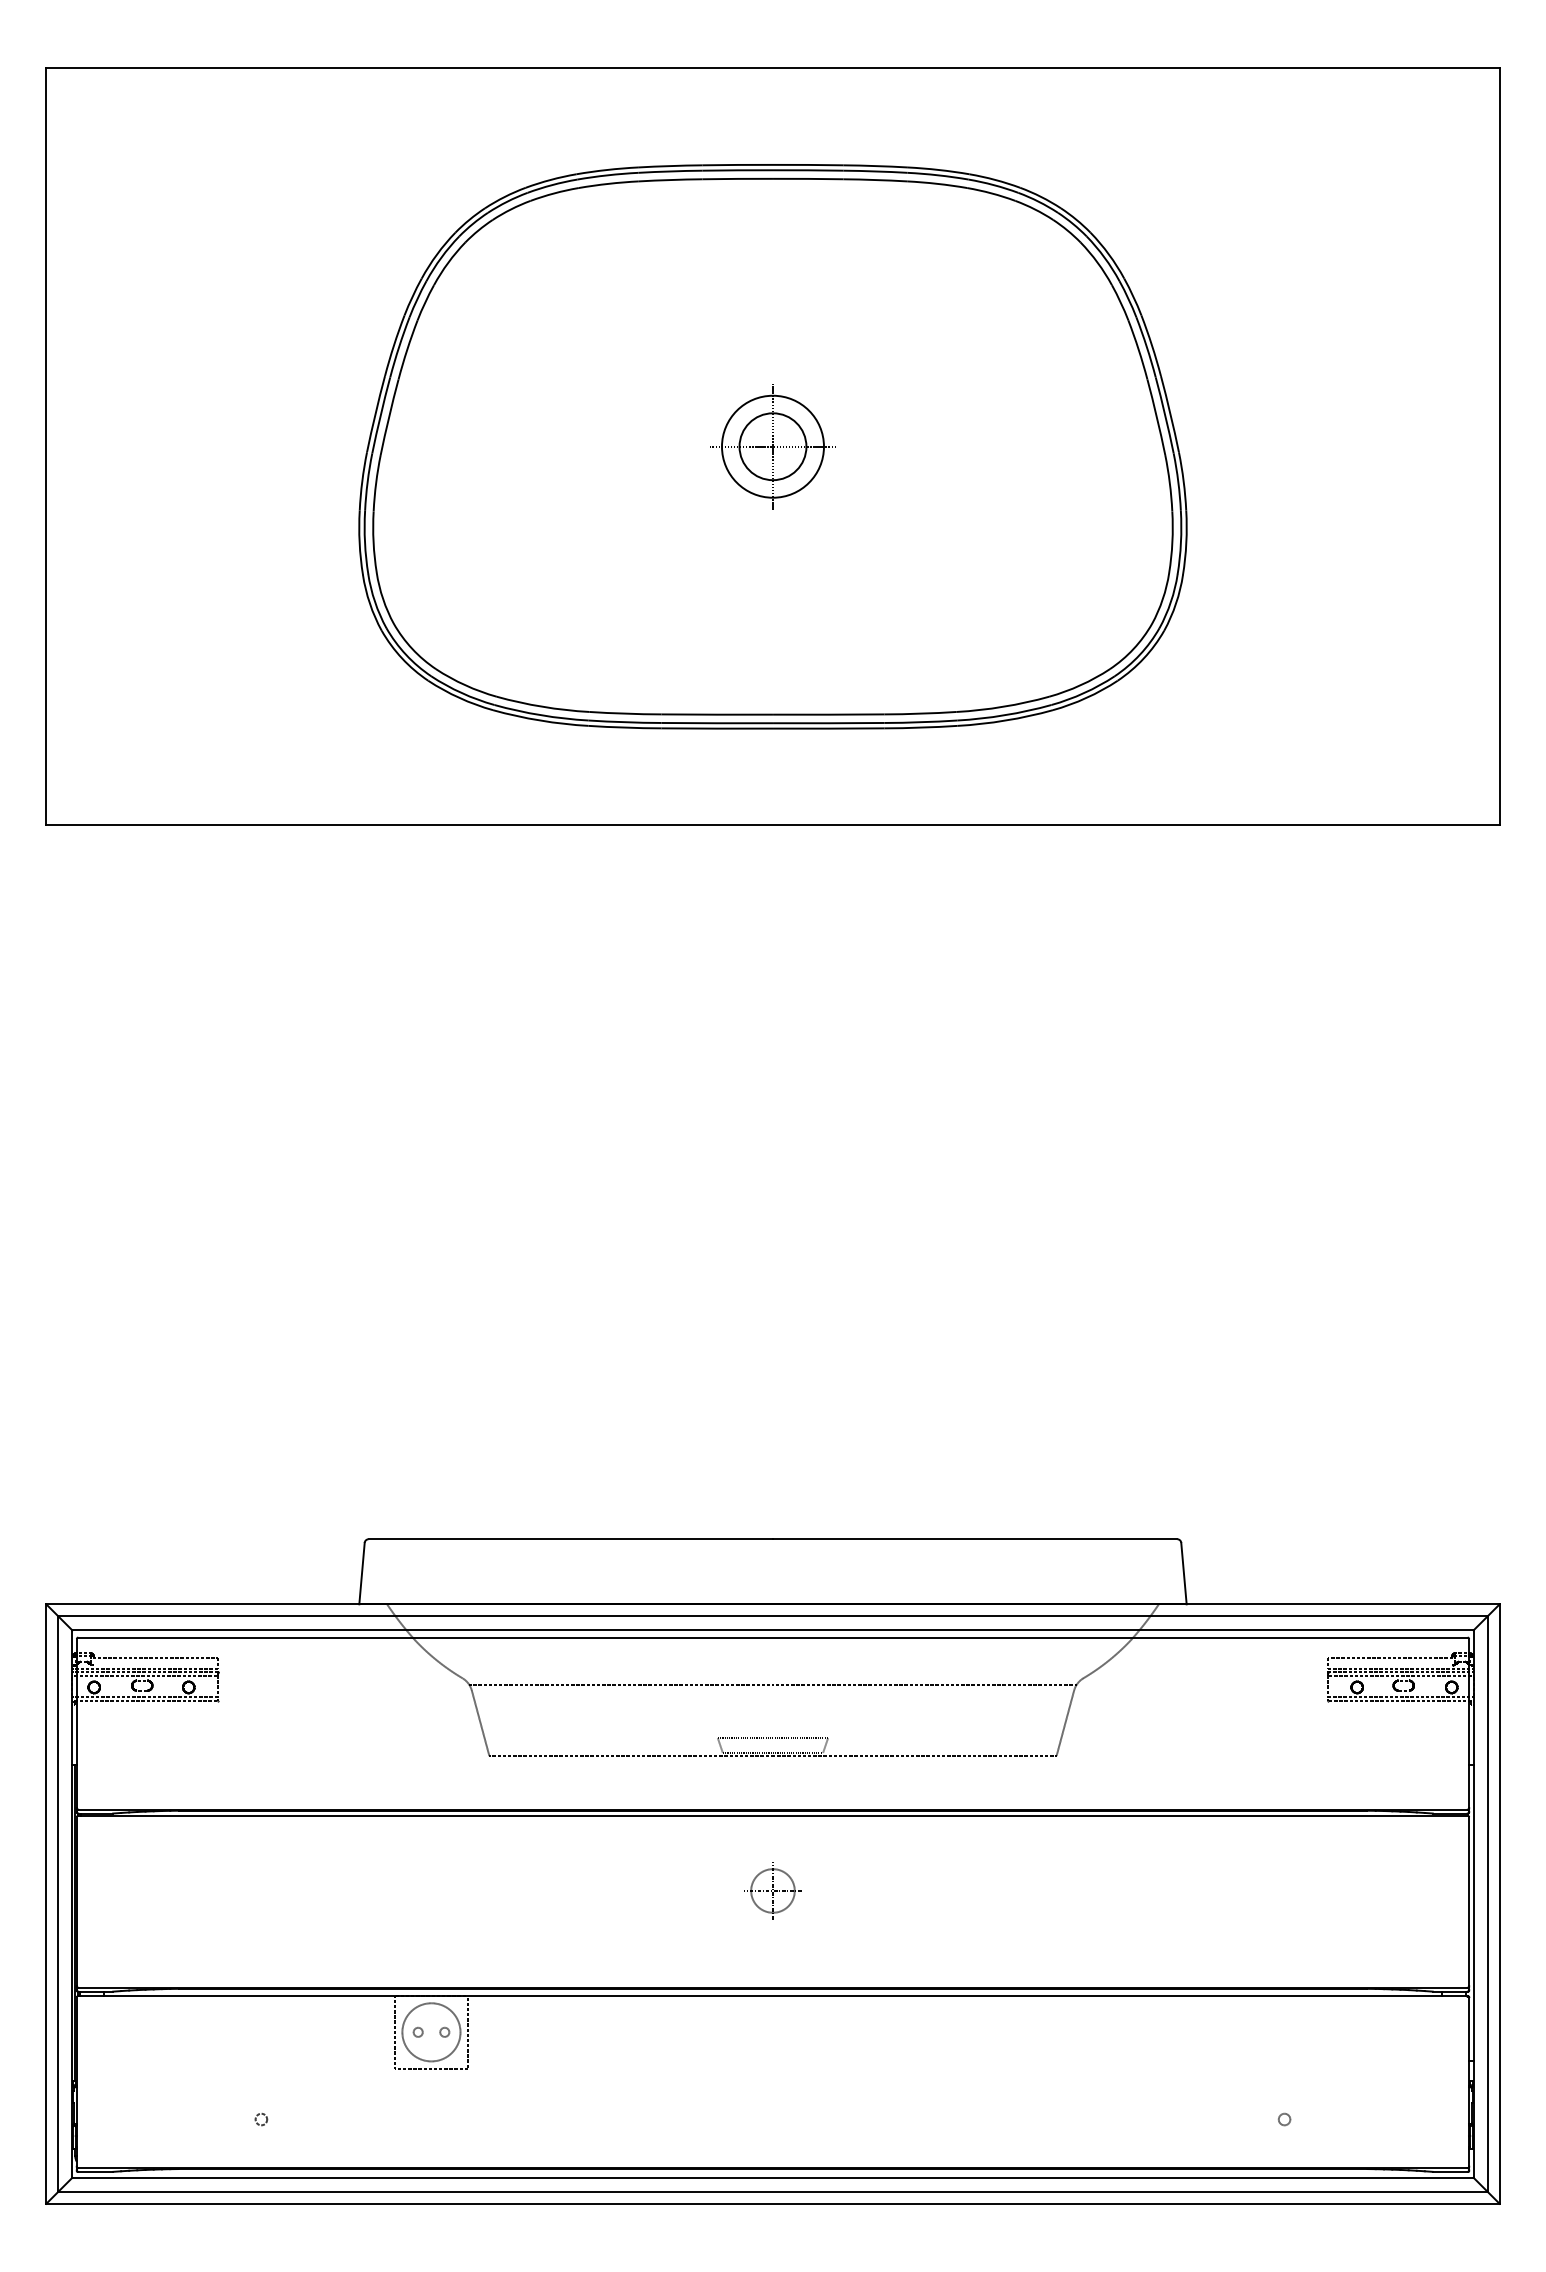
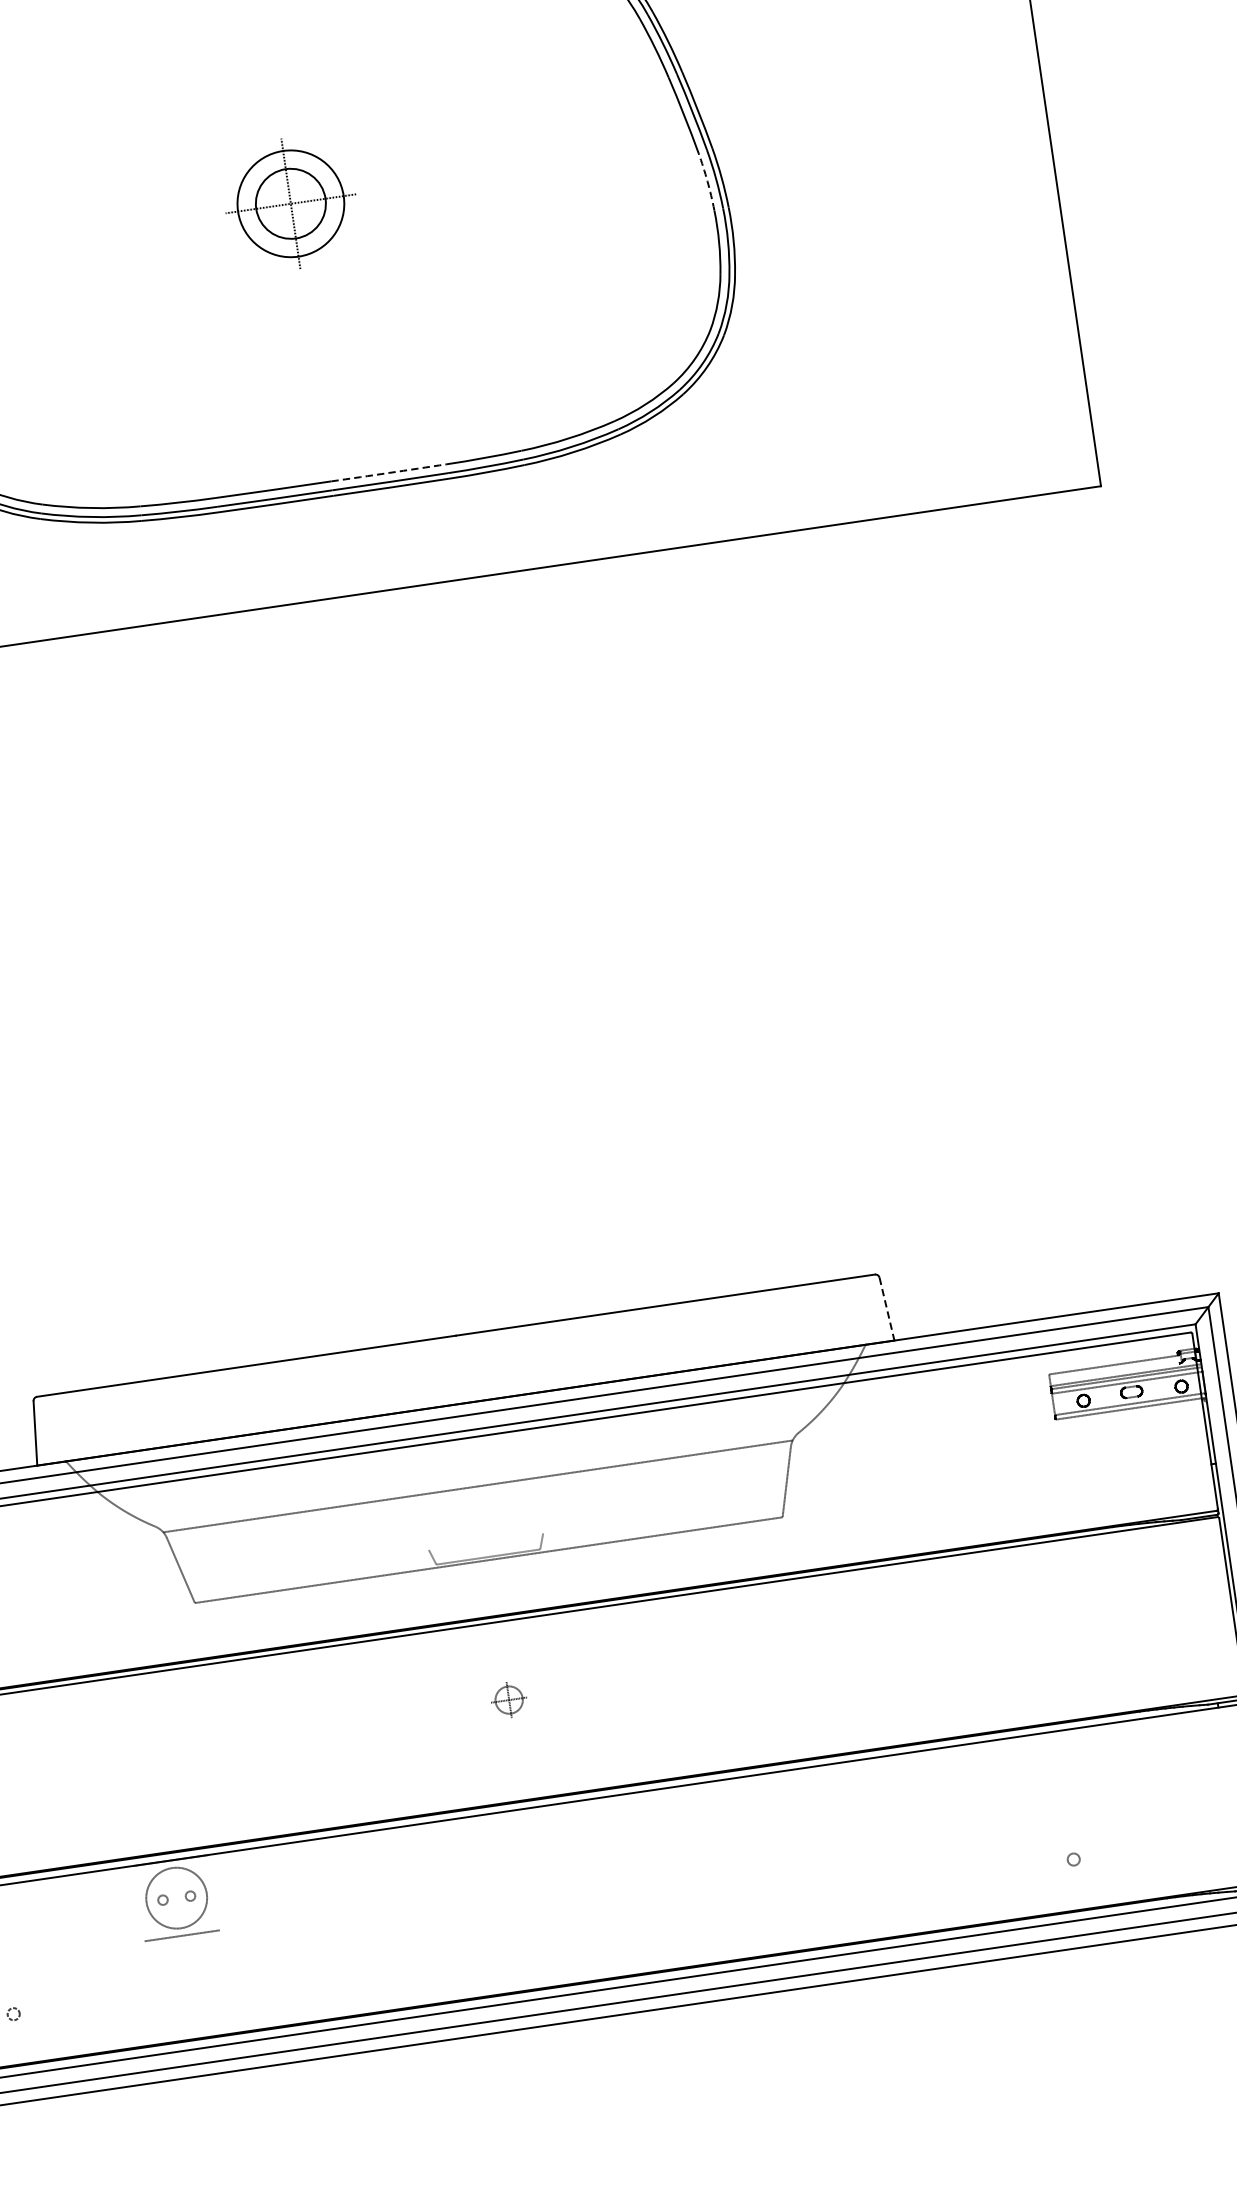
arc: (1169, 483) -> (707, 181), solid -> dashed
arc: (828, 714) -> (388, 472), solid -> dashed
line: (1183, 1573) -> (886, 1309), solid -> dashed
line: (772, 1738) -> (485, 1542), removed
part: (772, 1890) -> (508, 1699), size x0.6
line: (395, 2032) -> (139, 1903), removed
line: (467, 2032) -> (214, 1892), removed

